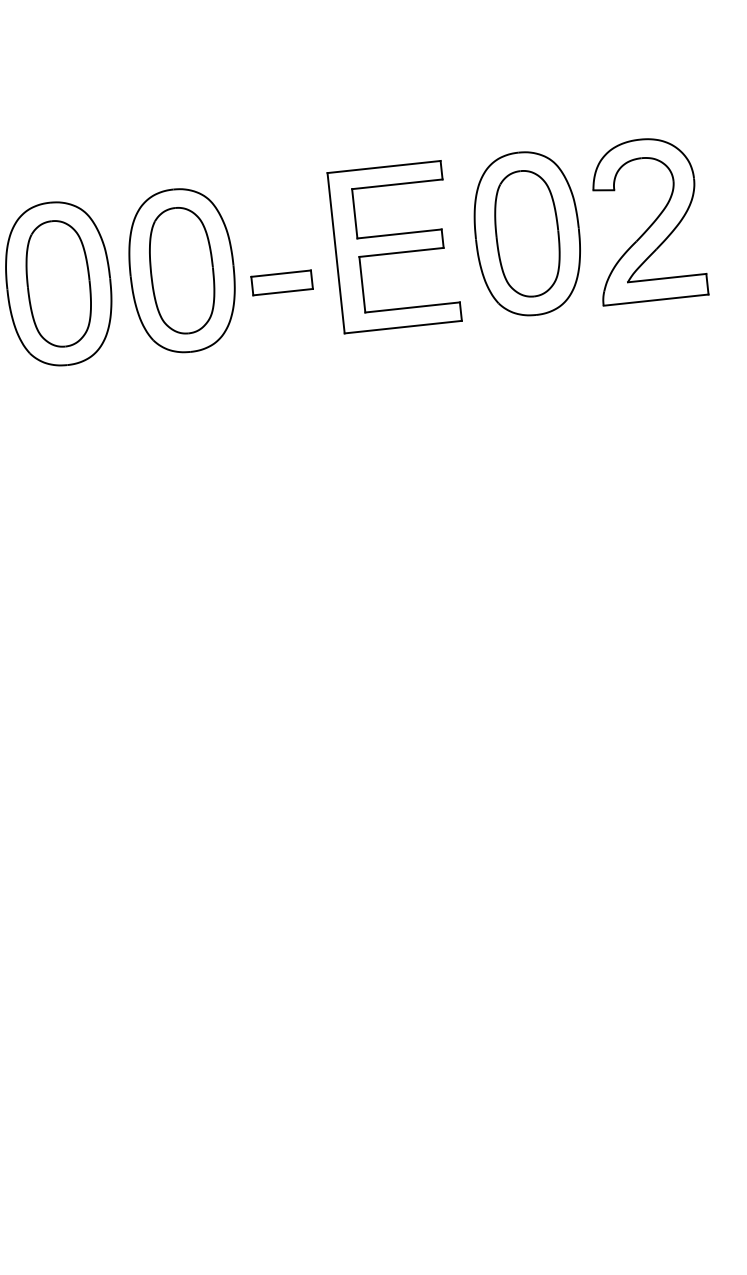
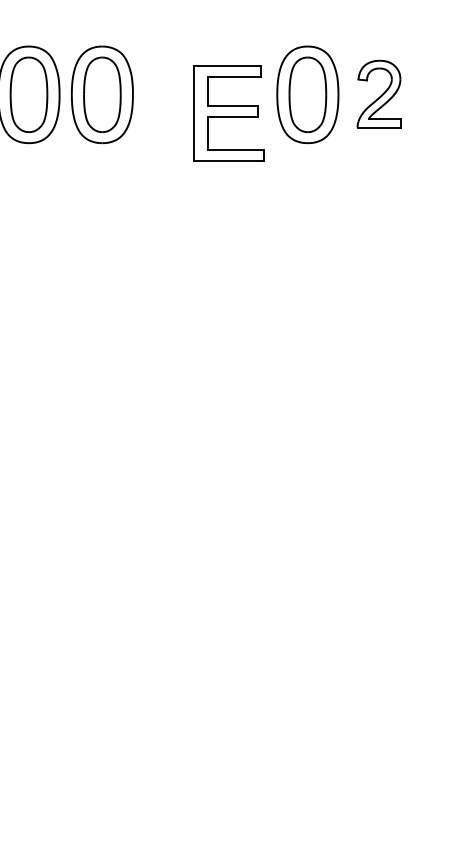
part: (647, 218) -> (379, 93), size x0.7
part: (393, 247) -> (228, 113), moved
part: (282, 283) -> (160, 108), removed

